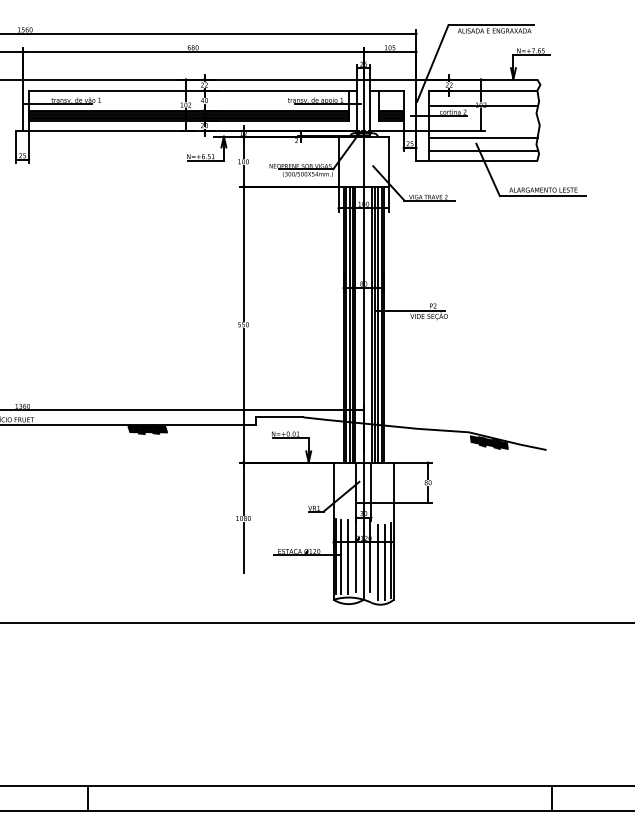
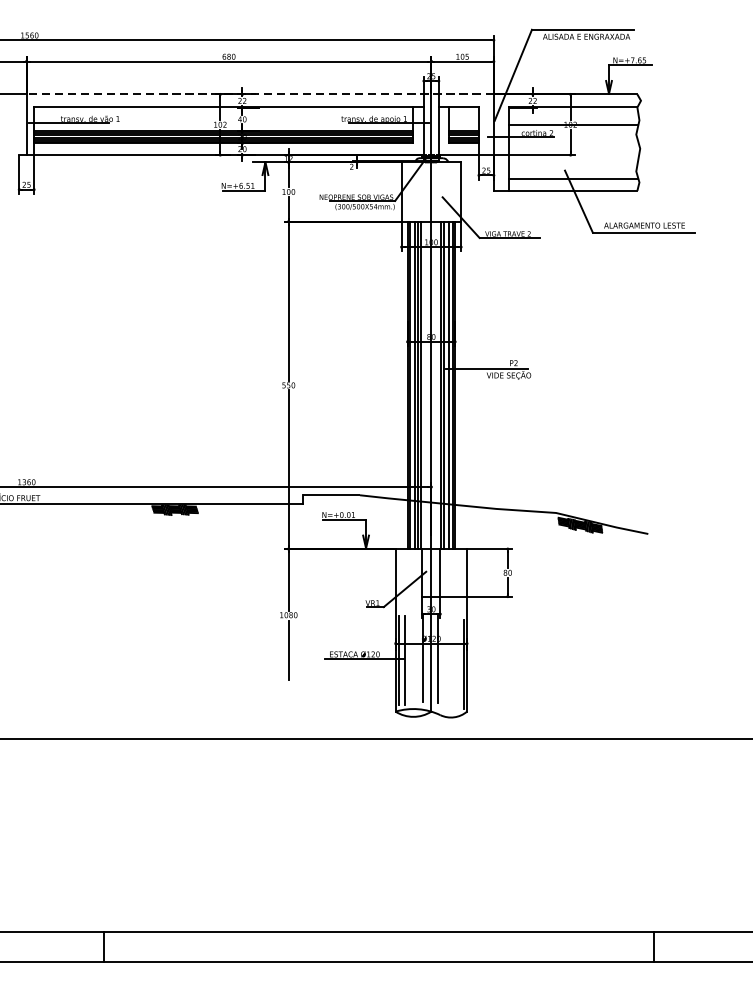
line: (219, 79) -> (260, 94), solid -> dashed
line: (482, 138) -> (572, 164), removed
line: (347, 556) -> (412, 660), removed
line: (378, 561) -> (448, 666), removed
line: (385, 561) -> (457, 666), removed

